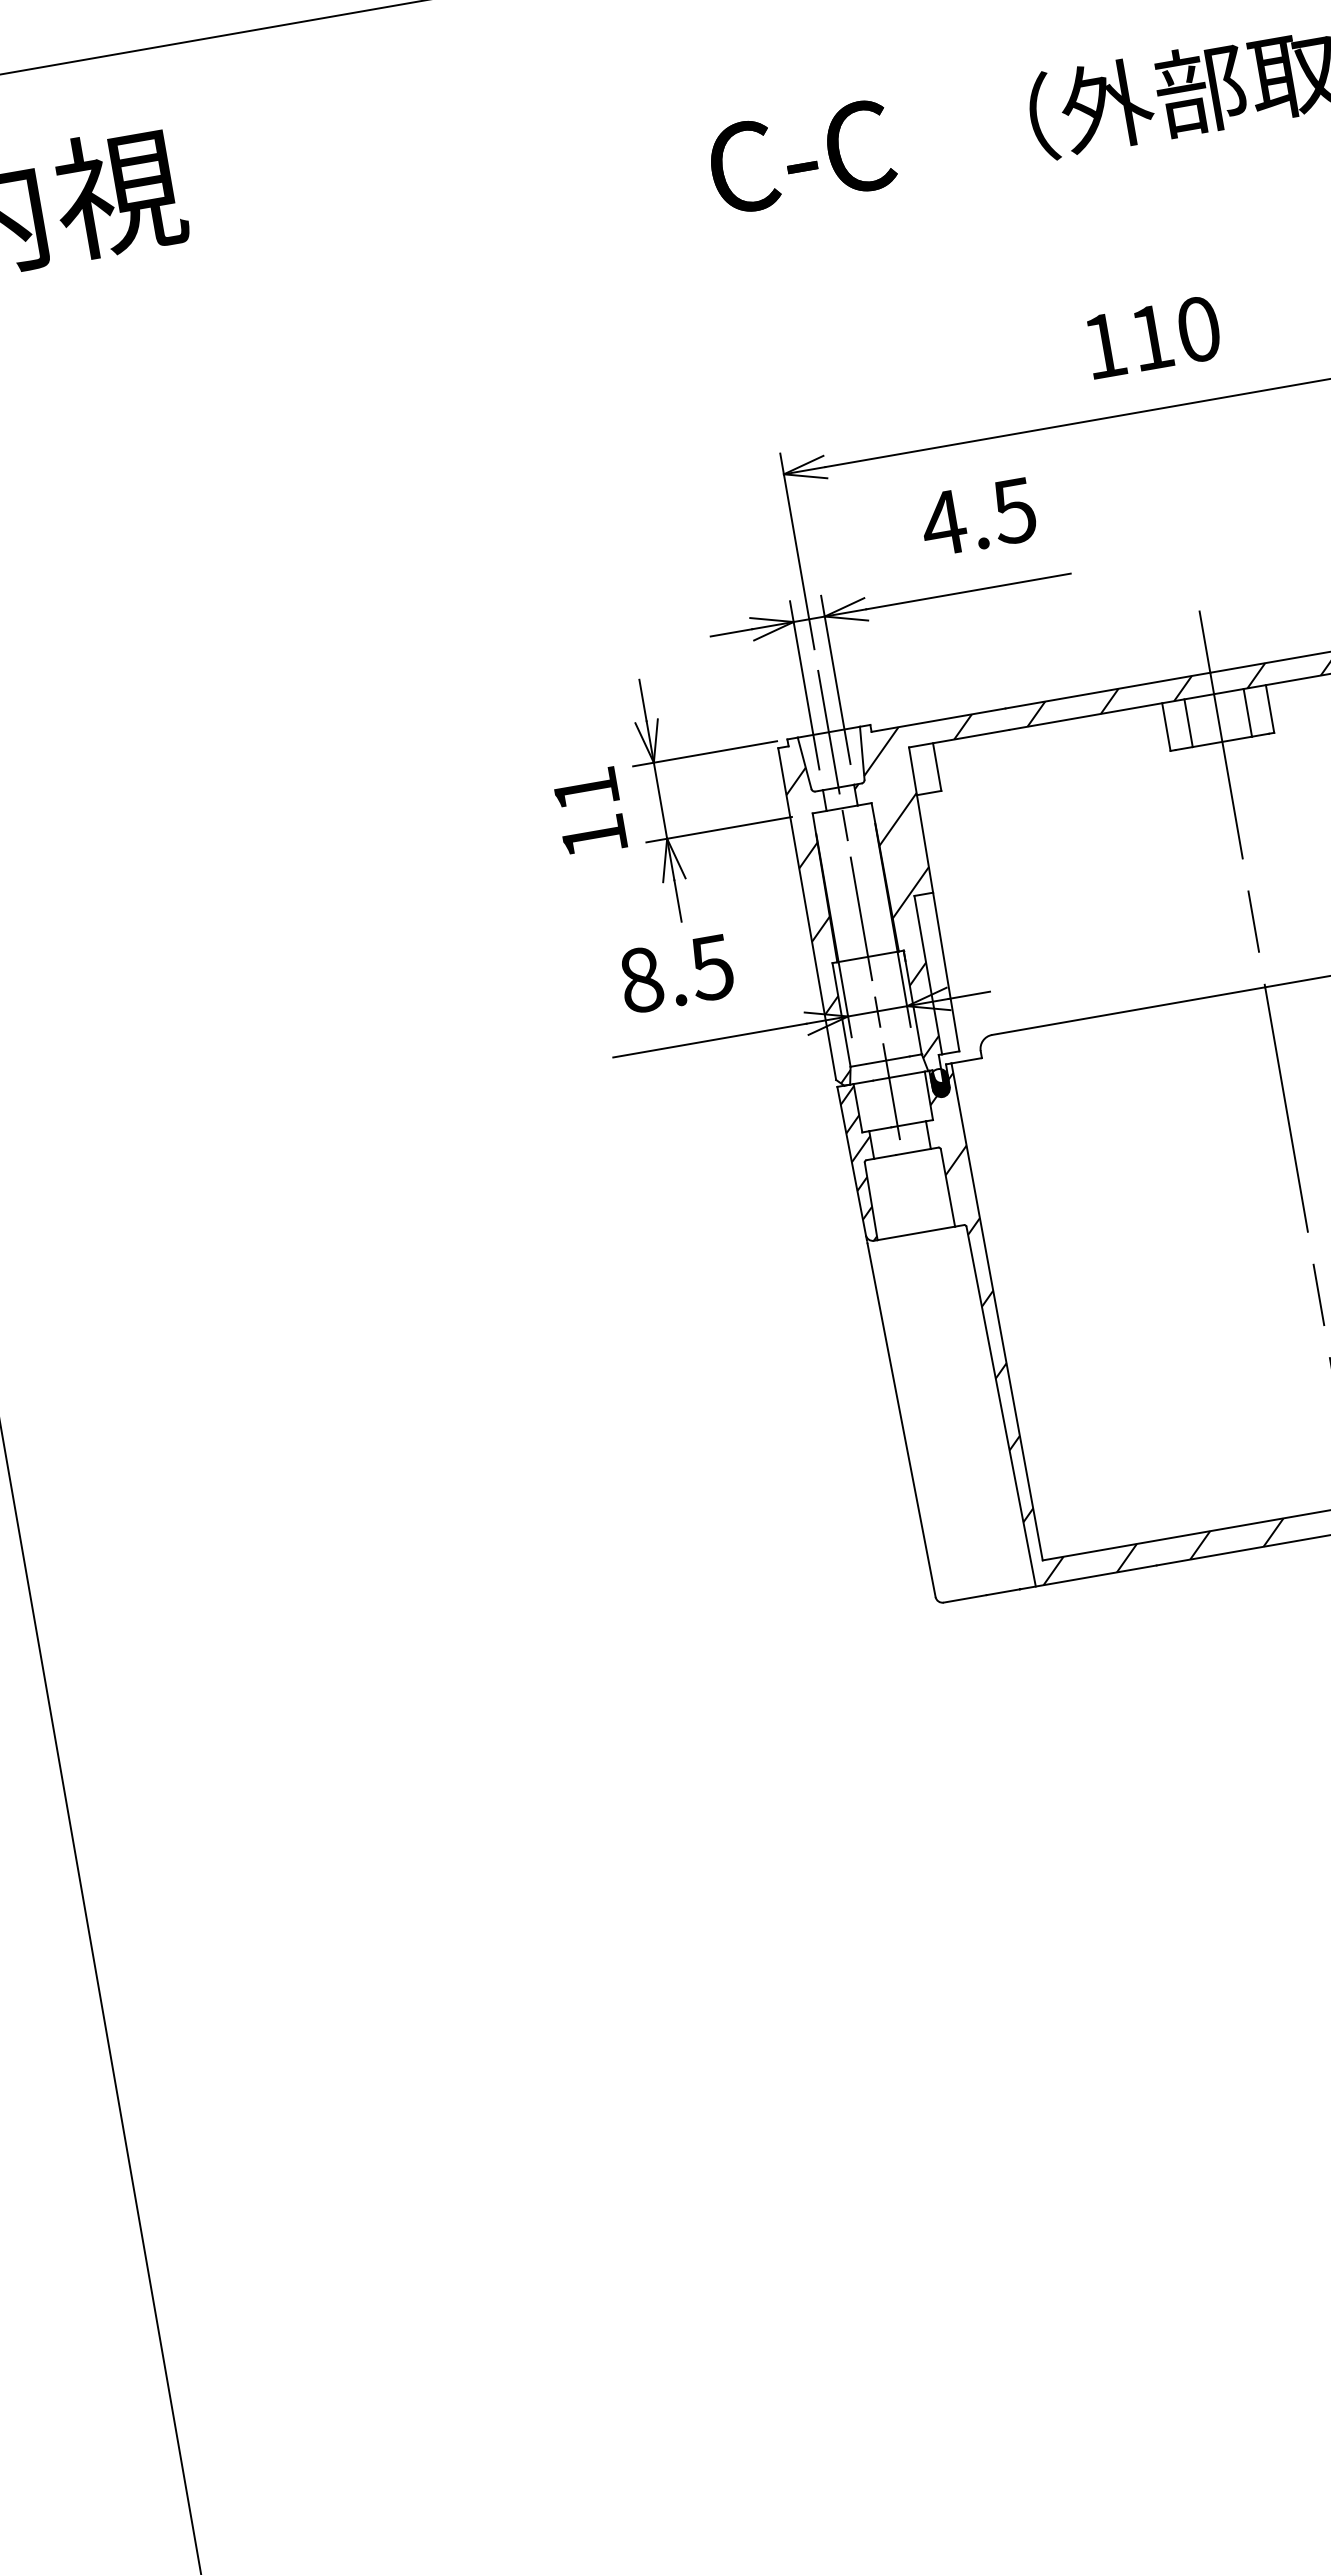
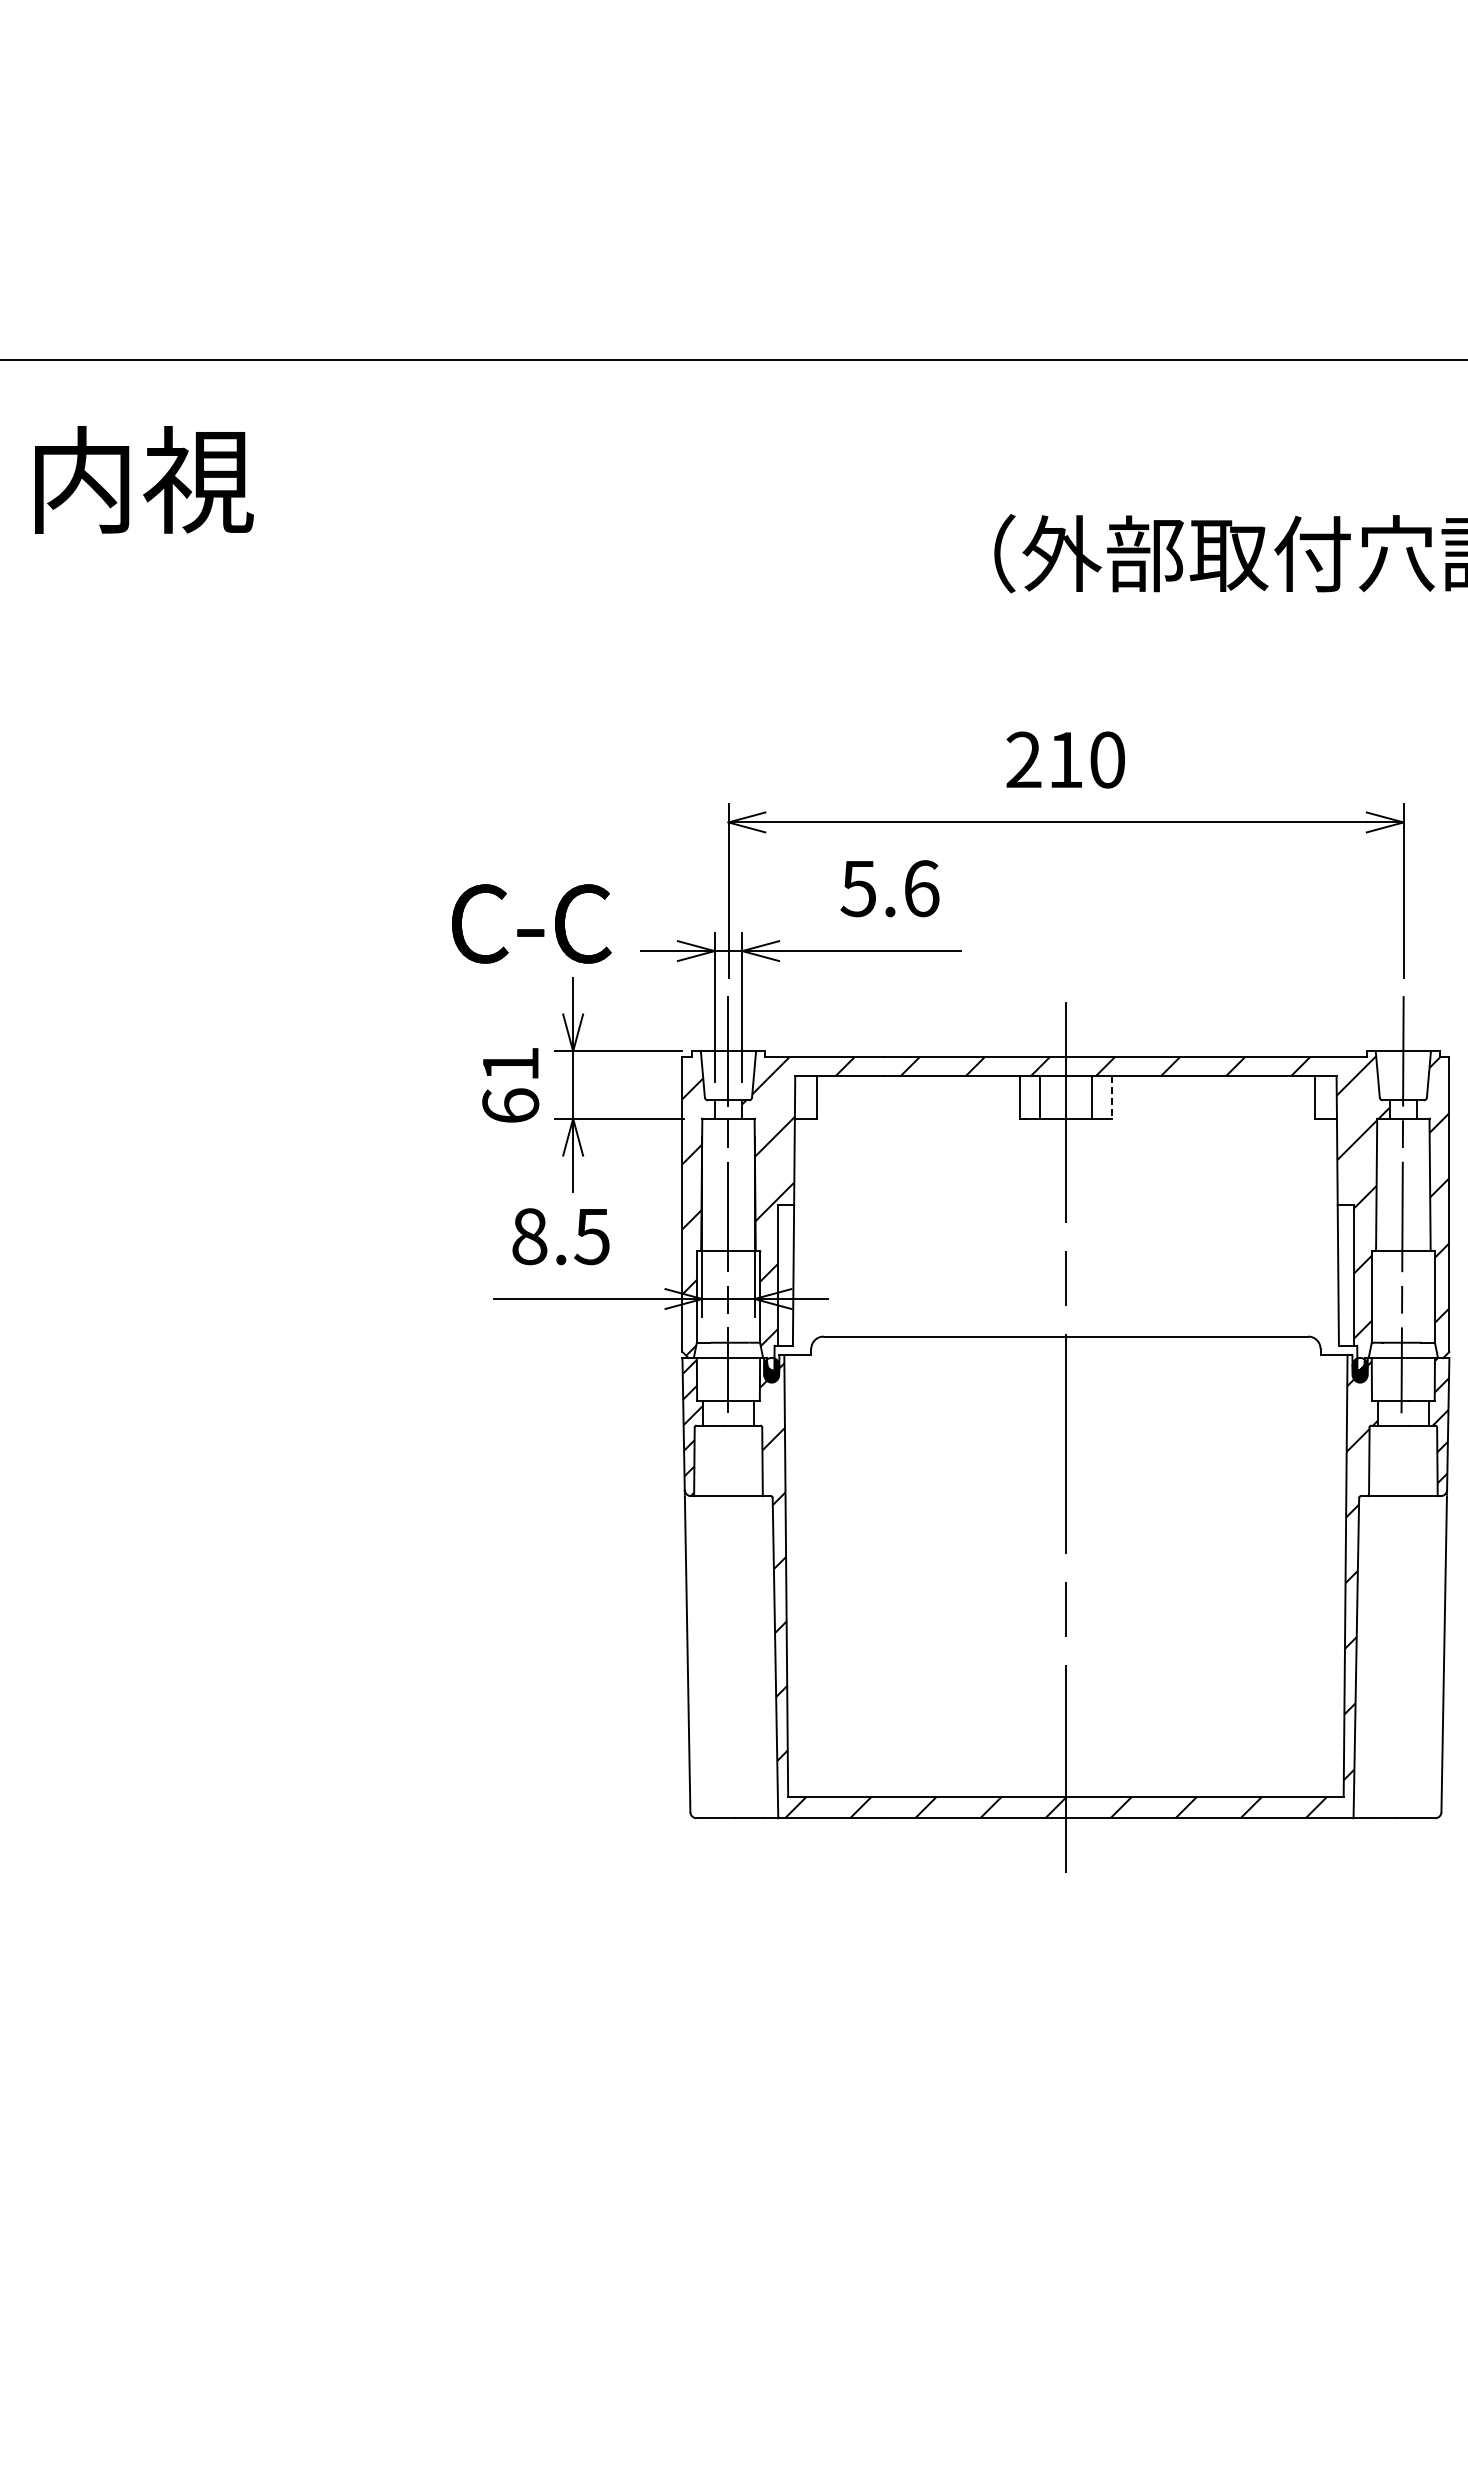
text: (801, 156) -> (531, 923), moved
text: (1103, 345) -> (1023, 759), 110 -> 210
text: (978, 517) -> (889, 888), 4.5 -> 5.6
line: (1269, 710) -> (1111, 1098), solid -> dashed
text: (593, 836) -> (510, 1105), 11 -> 61

